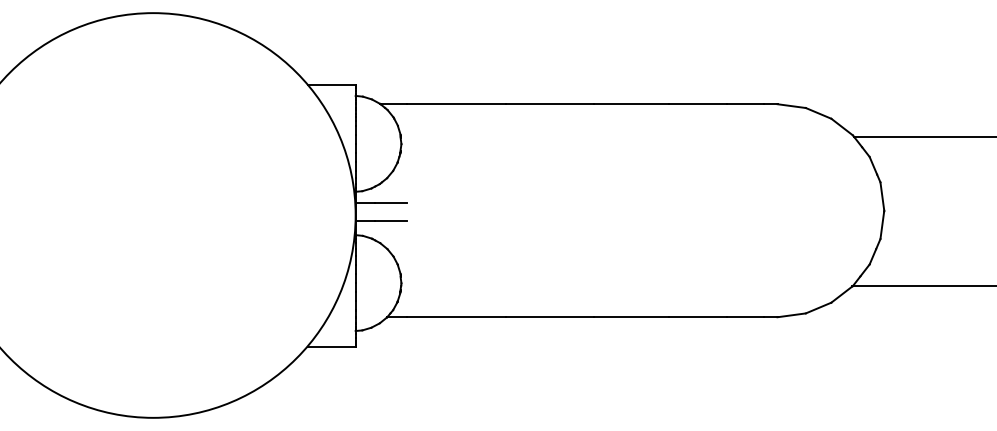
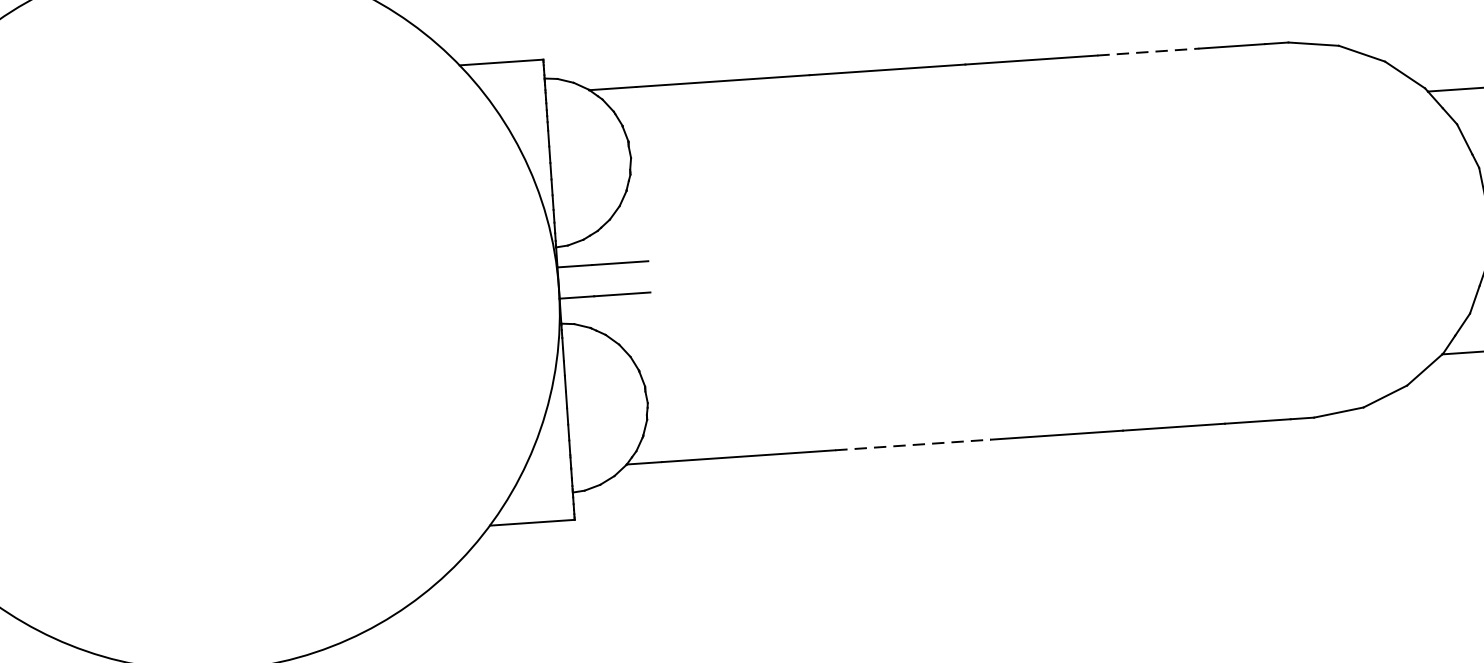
line: (697, 104) -> (1147, 52), solid -> dashed
line: (550, 317) -> (914, 445), solid -> dashed

